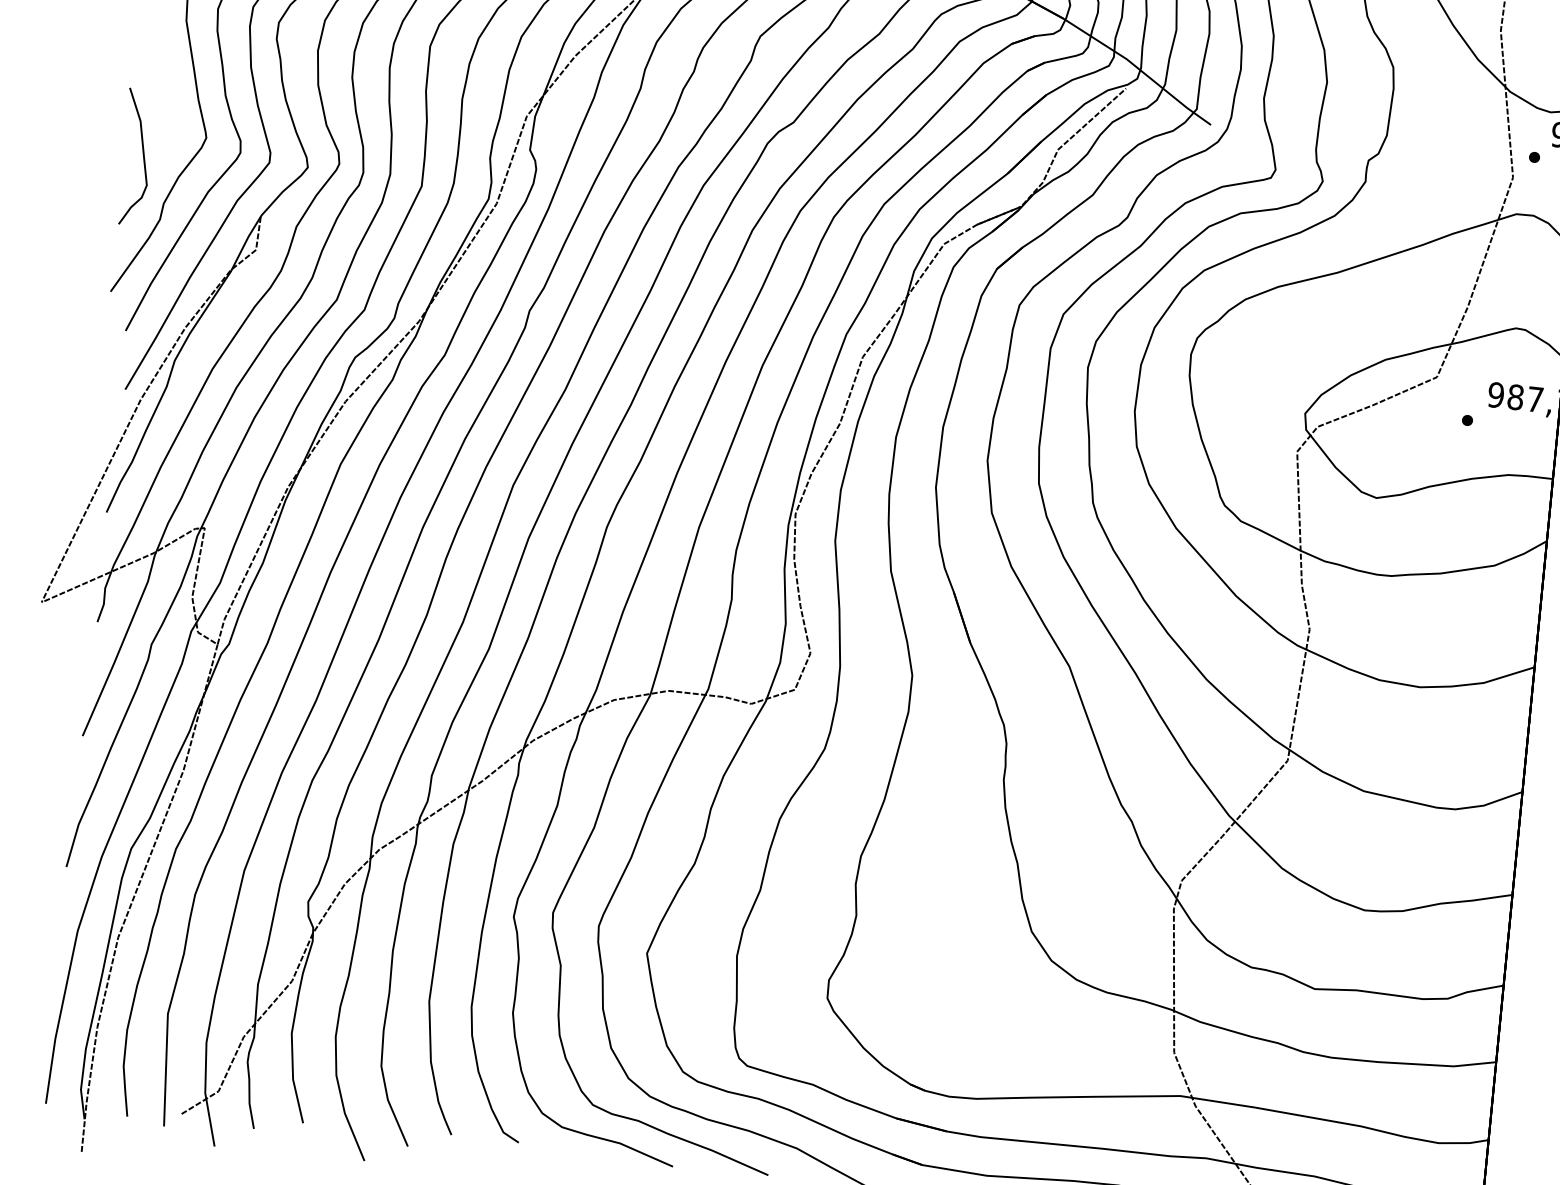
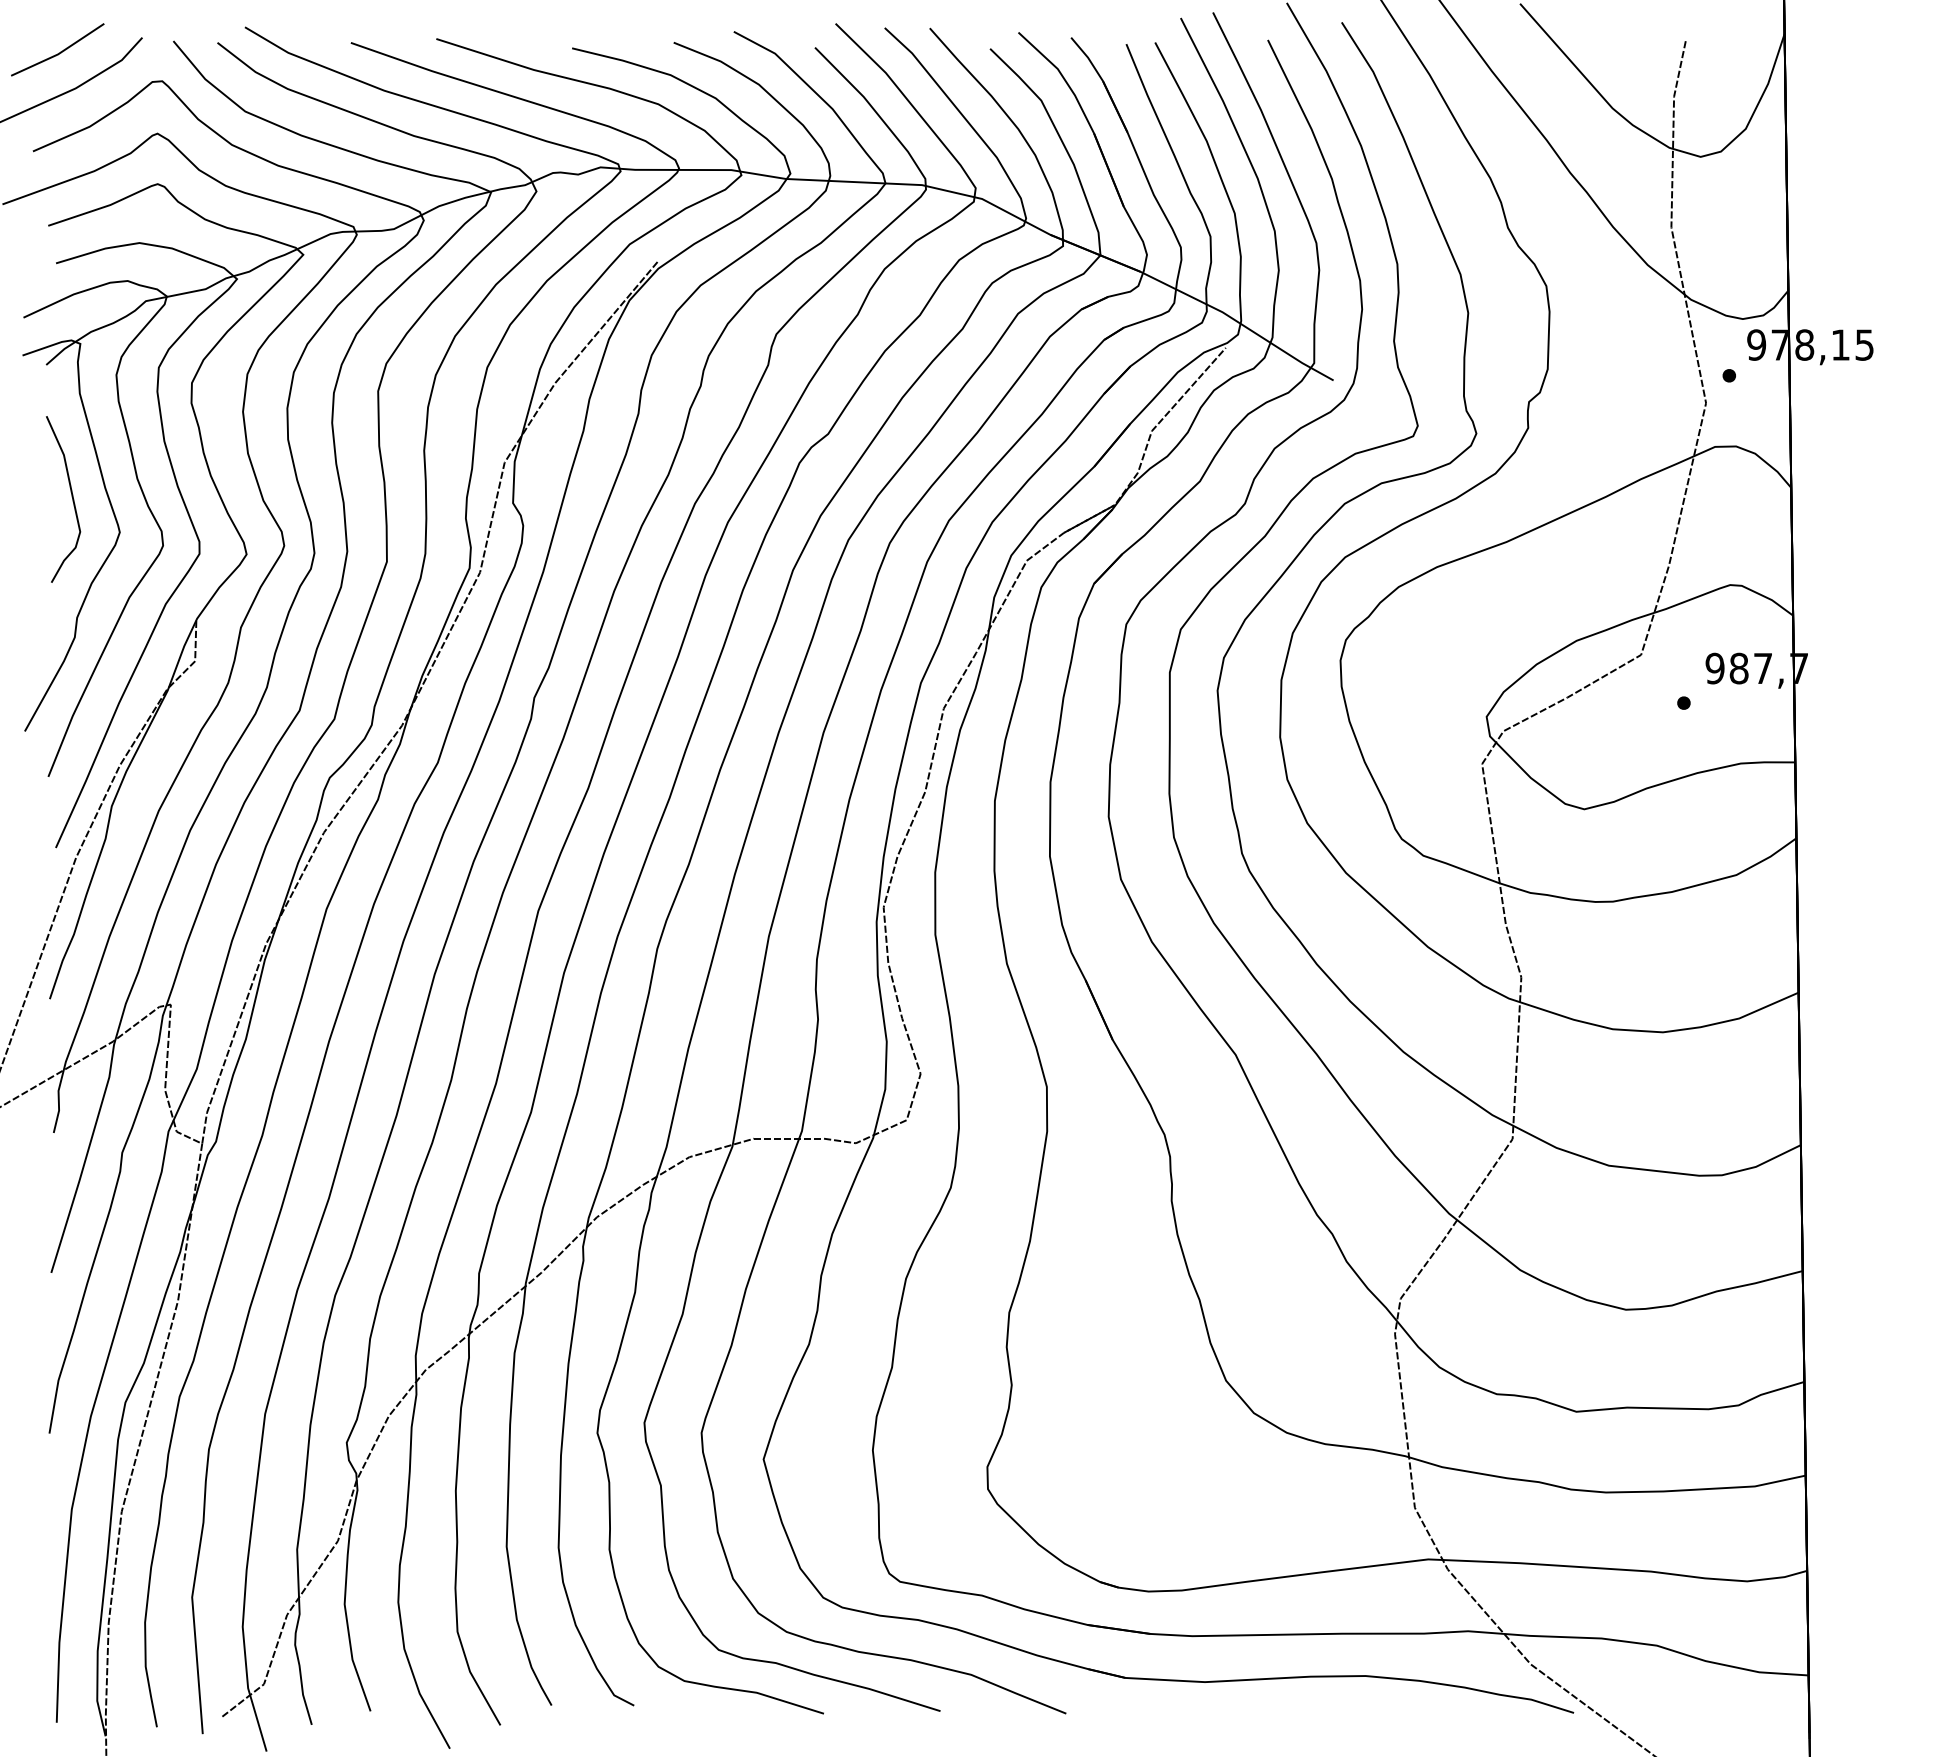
curve: (142, 156) -> (71, 497), moved

